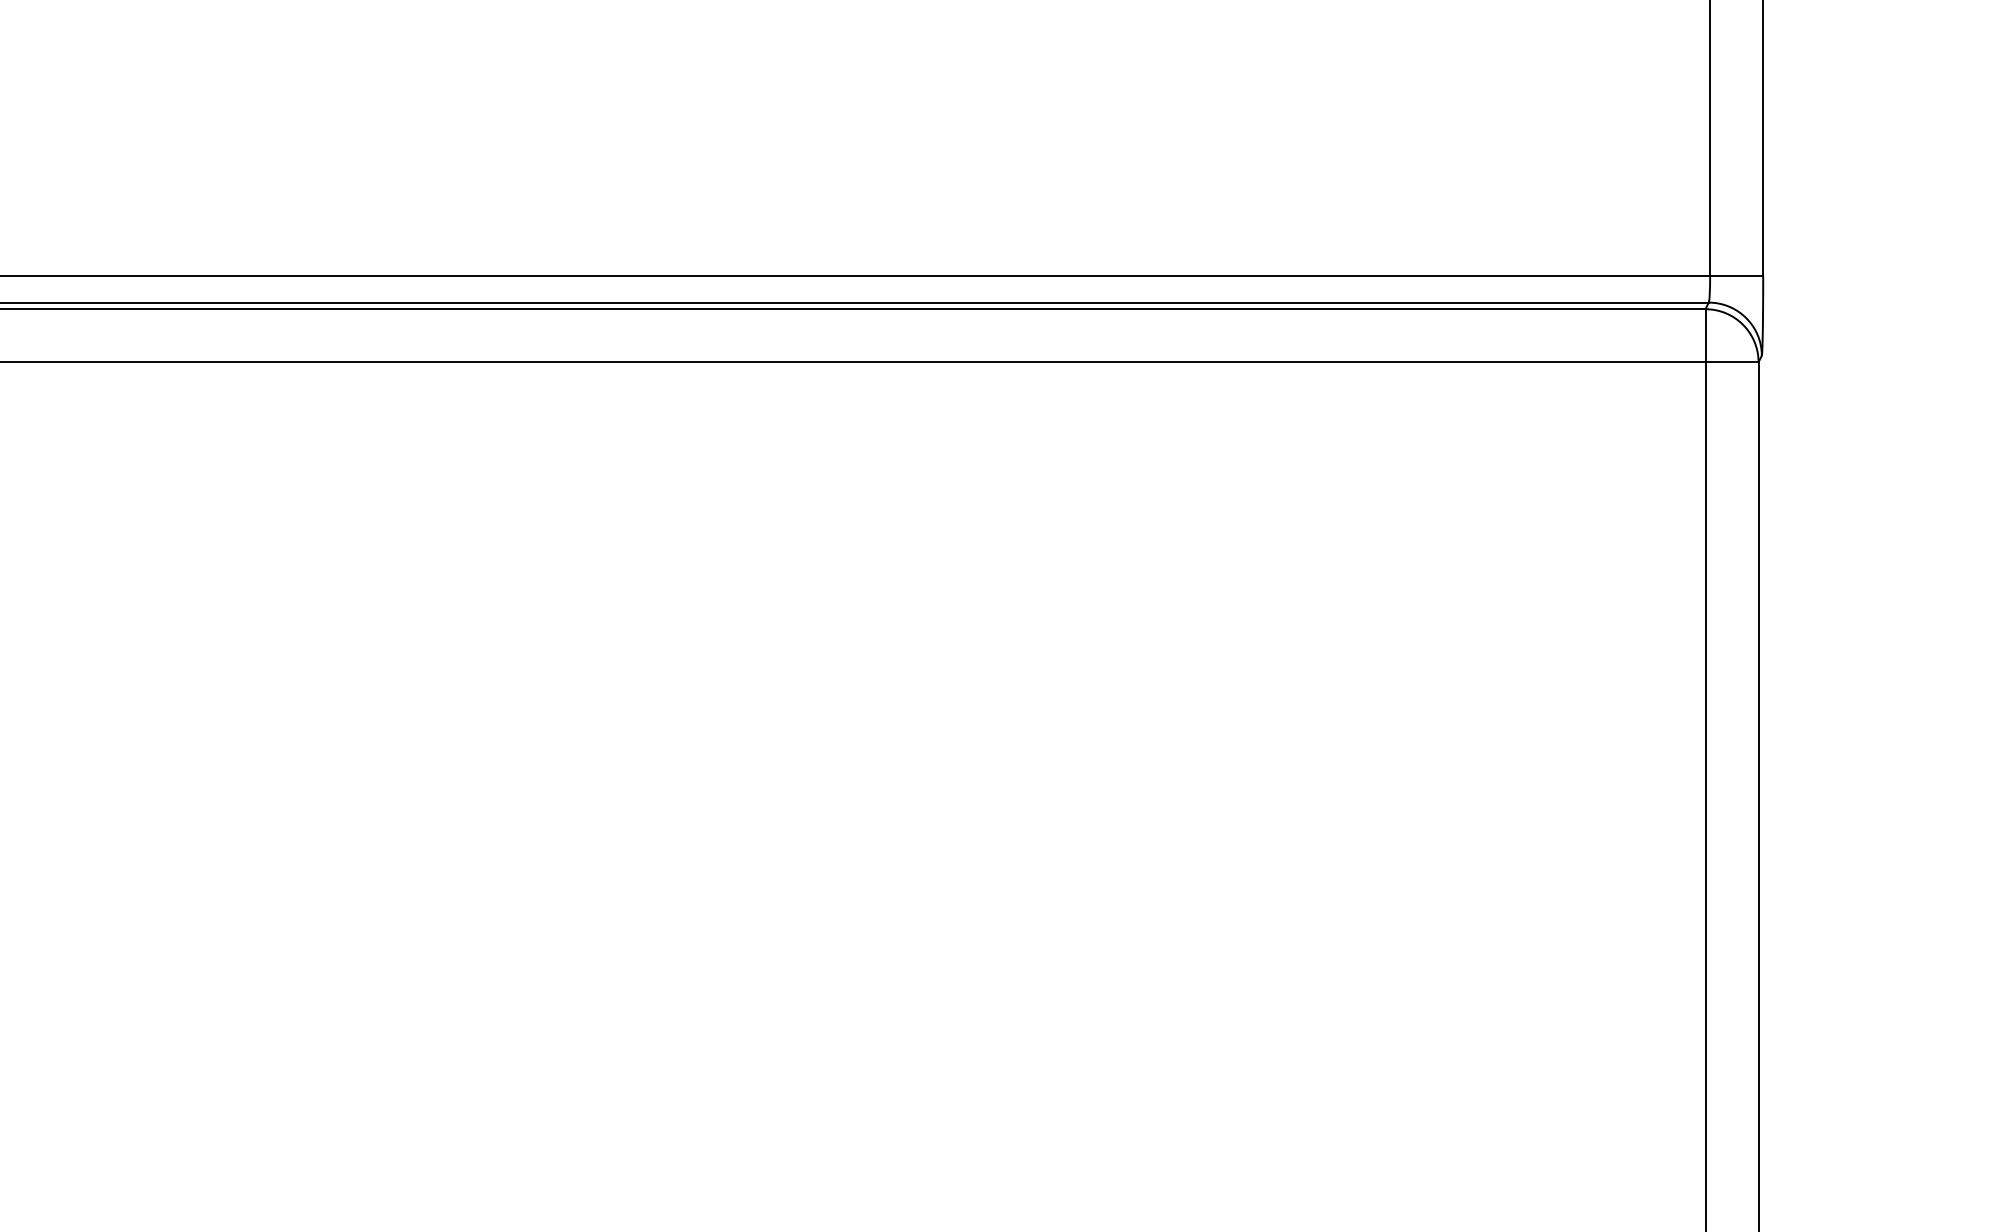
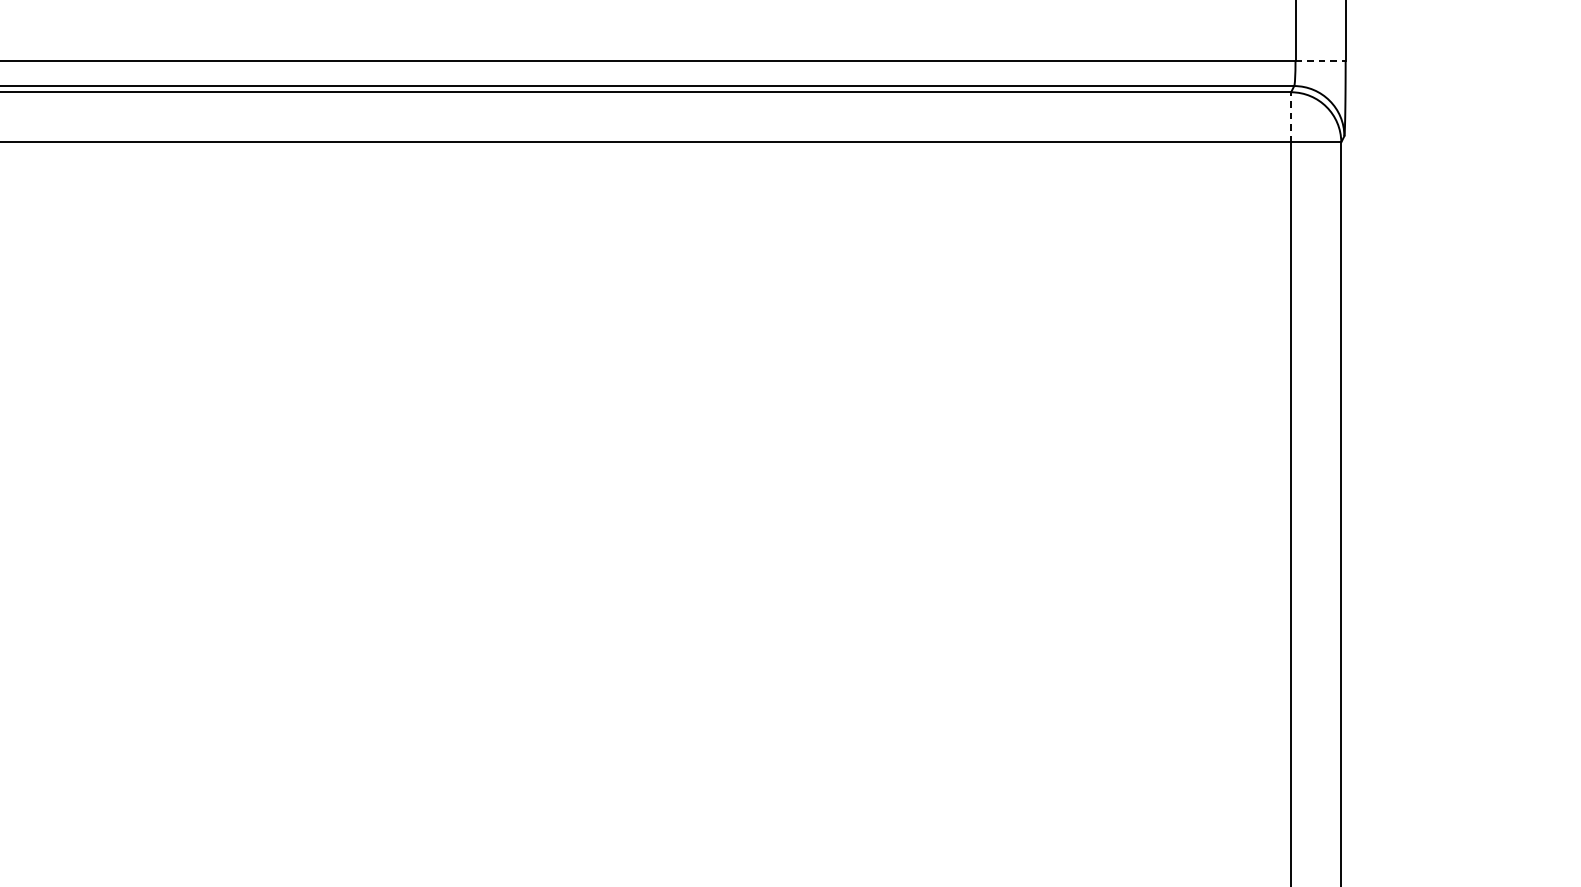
line: (1736, 276) -> (1320, 61), solid -> dashed
line: (1705, 335) -> (1291, 117), solid -> dashed

